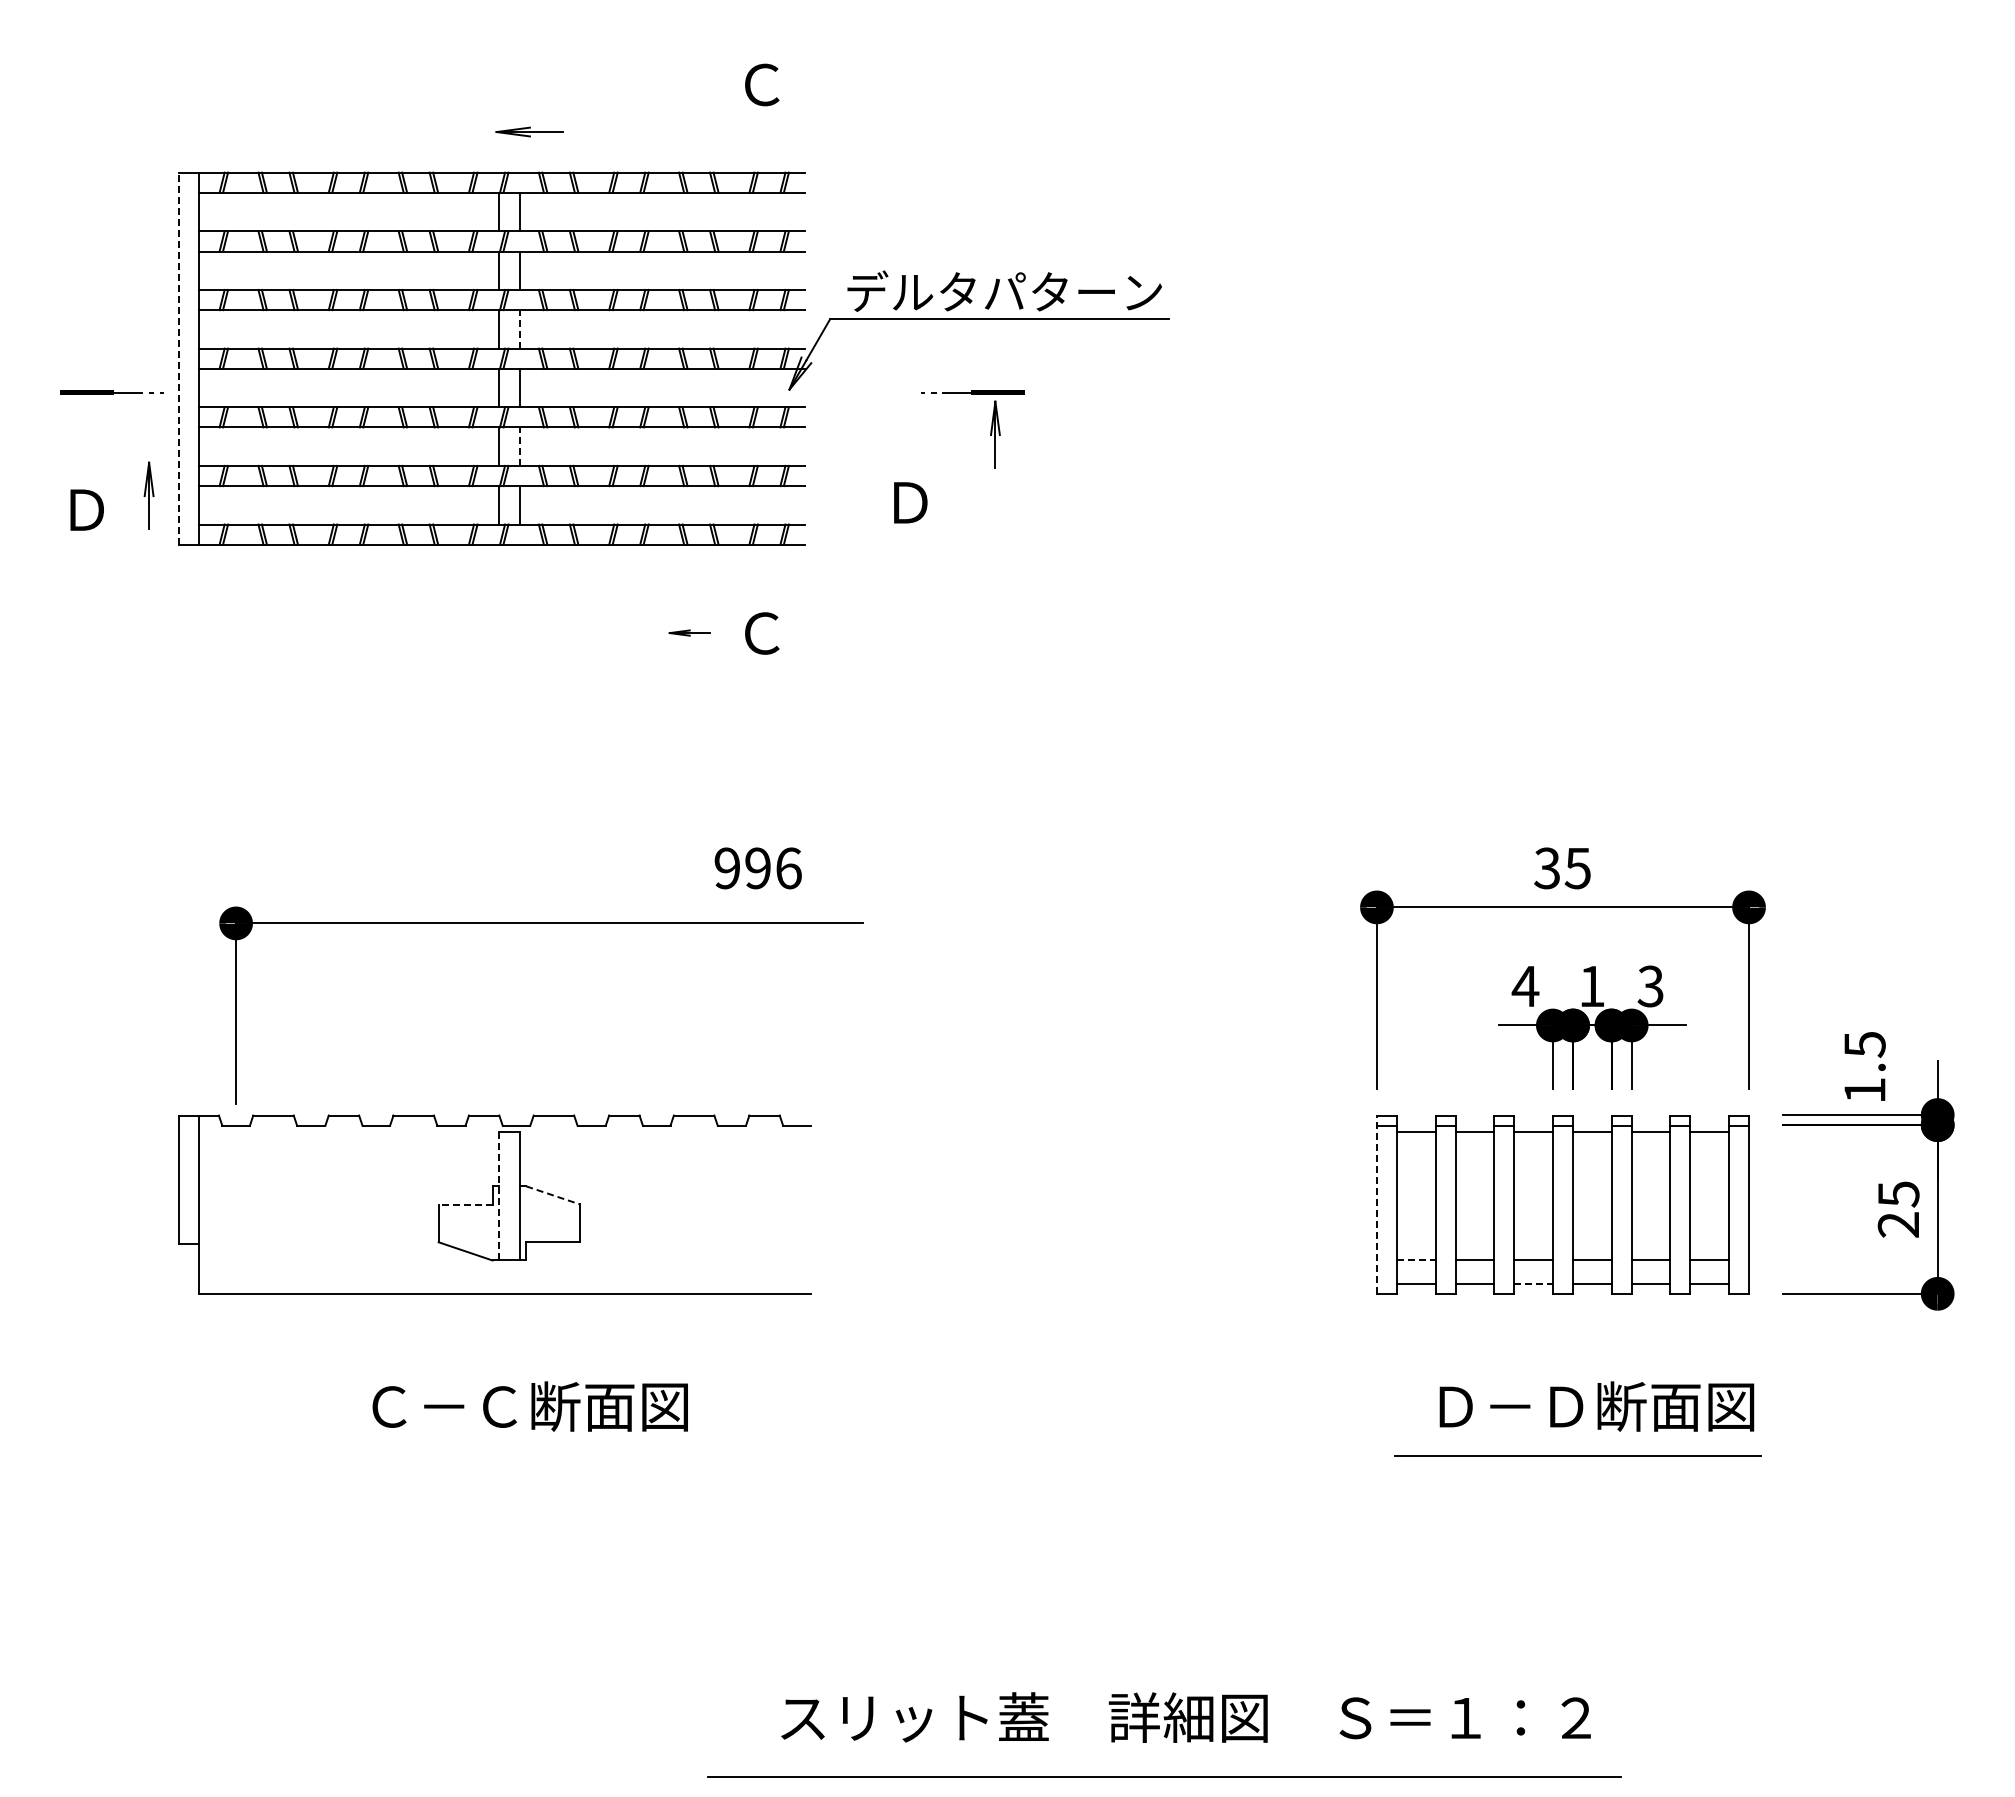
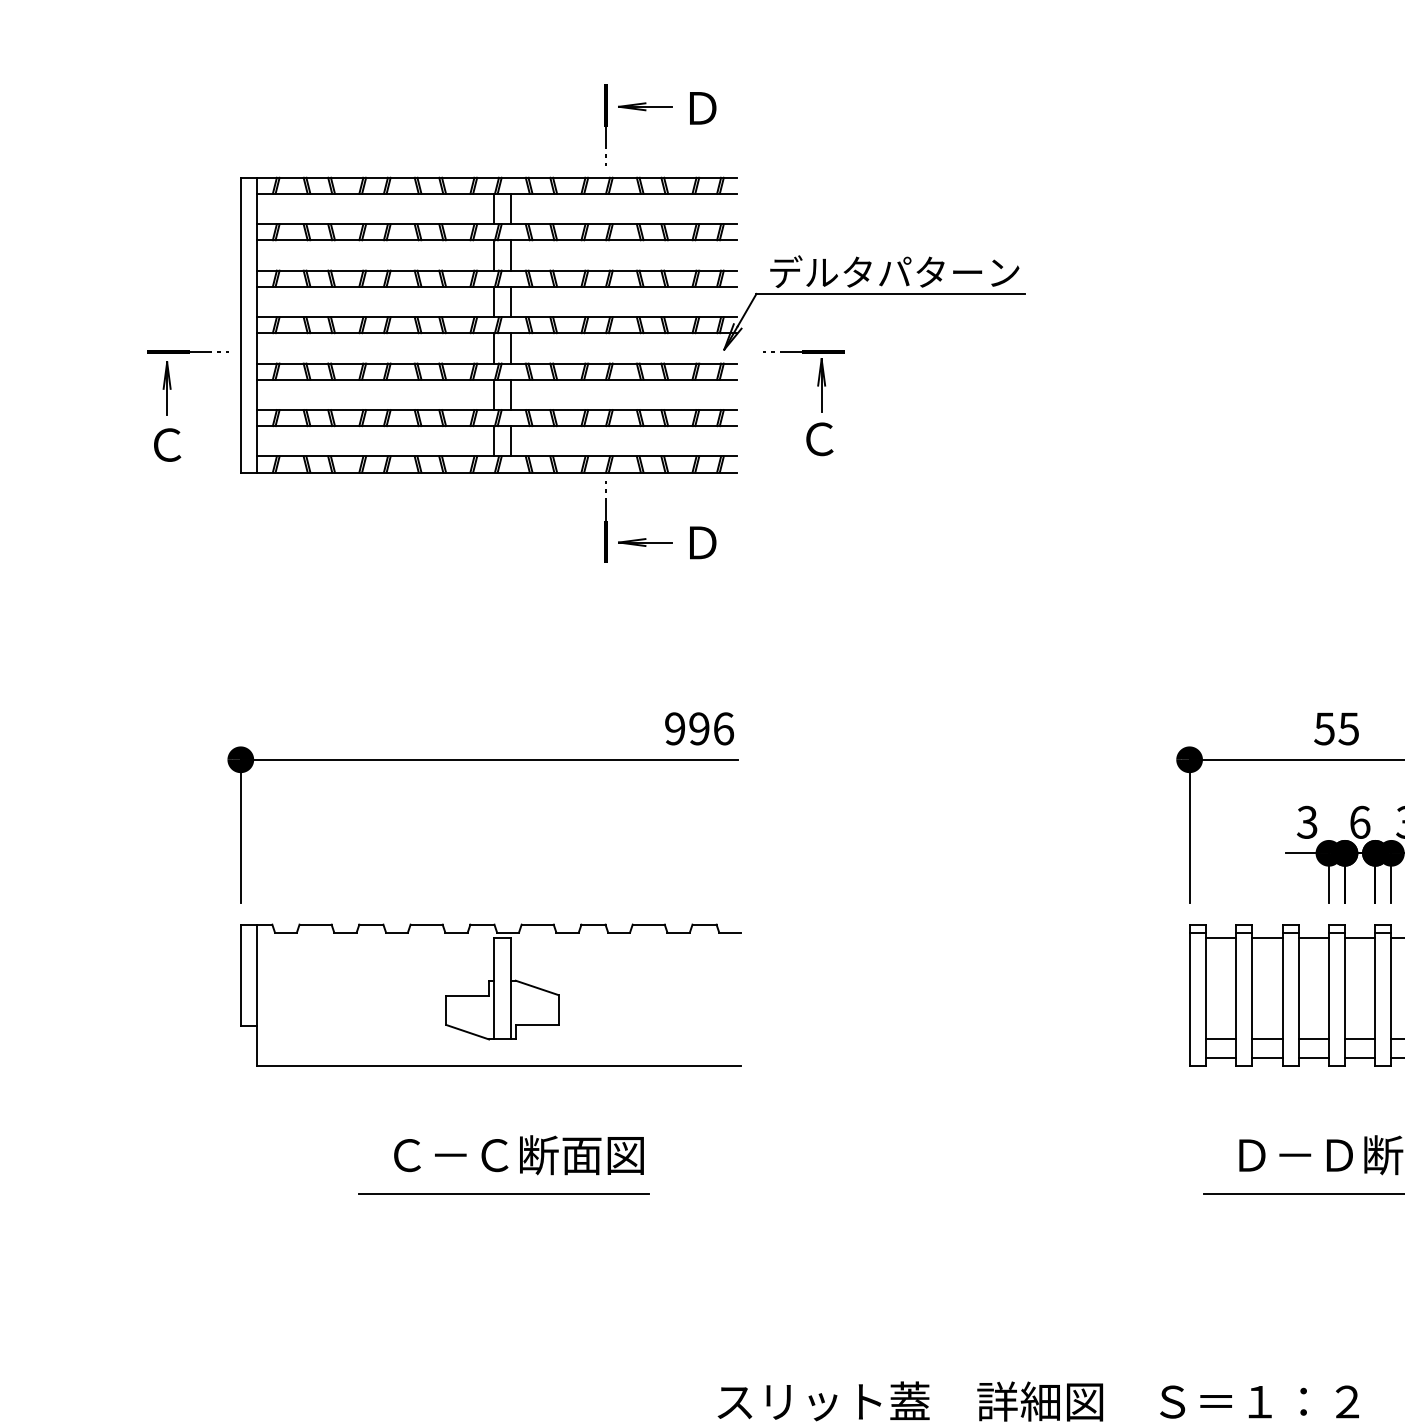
text: (762, 84) -> (702, 107), Ｃ -> Ｄ
line: (639, 105) -> (605, 124), added
part: (529, 131) -> (645, 106), moved
line: (519, 328) -> (510, 301), dashed -> solid
line: (179, 358) -> (241, 324), dashed -> solid
part: (990, 429) -> (817, 381), moved
line: (519, 446) -> (510, 394), dashed -> solid
part: (148, 495) -> (166, 388), moved
text: (910, 502) -> (820, 439), Ｄ -> Ｃ
text: (86, 509) -> (167, 444), Ｄ -> Ｃ
line: (639, 606) -> (605, 521), added
part: (689, 632) -> (645, 542), size x1.67
text: (762, 633) -> (702, 542), Ｃ -> Ｄ
text: (1546, 867) -> (1323, 728), 35 -> 55
part: (541, 923) -> (482, 759), moved
text: (1525, 986) -> (1307, 822), 4 -> 3
text: (1592, 986) -> (1360, 822), 1 -> 6
line: (499, 1195) -> (494, 987), dashed -> solid
line: (553, 1195) -> (537, 987), dashed -> solid
line: (1376, 1204) -> (1189, 995), dashed -> solid
line: (465, 1205) -> (467, 995), dashed -> solid
line: (1416, 1260) -> (1220, 1039), dashed -> solid
line: (1534, 1284) -> (1314, 1058), dashed -> solid
line: (511, 1455) -> (504, 1193), added

